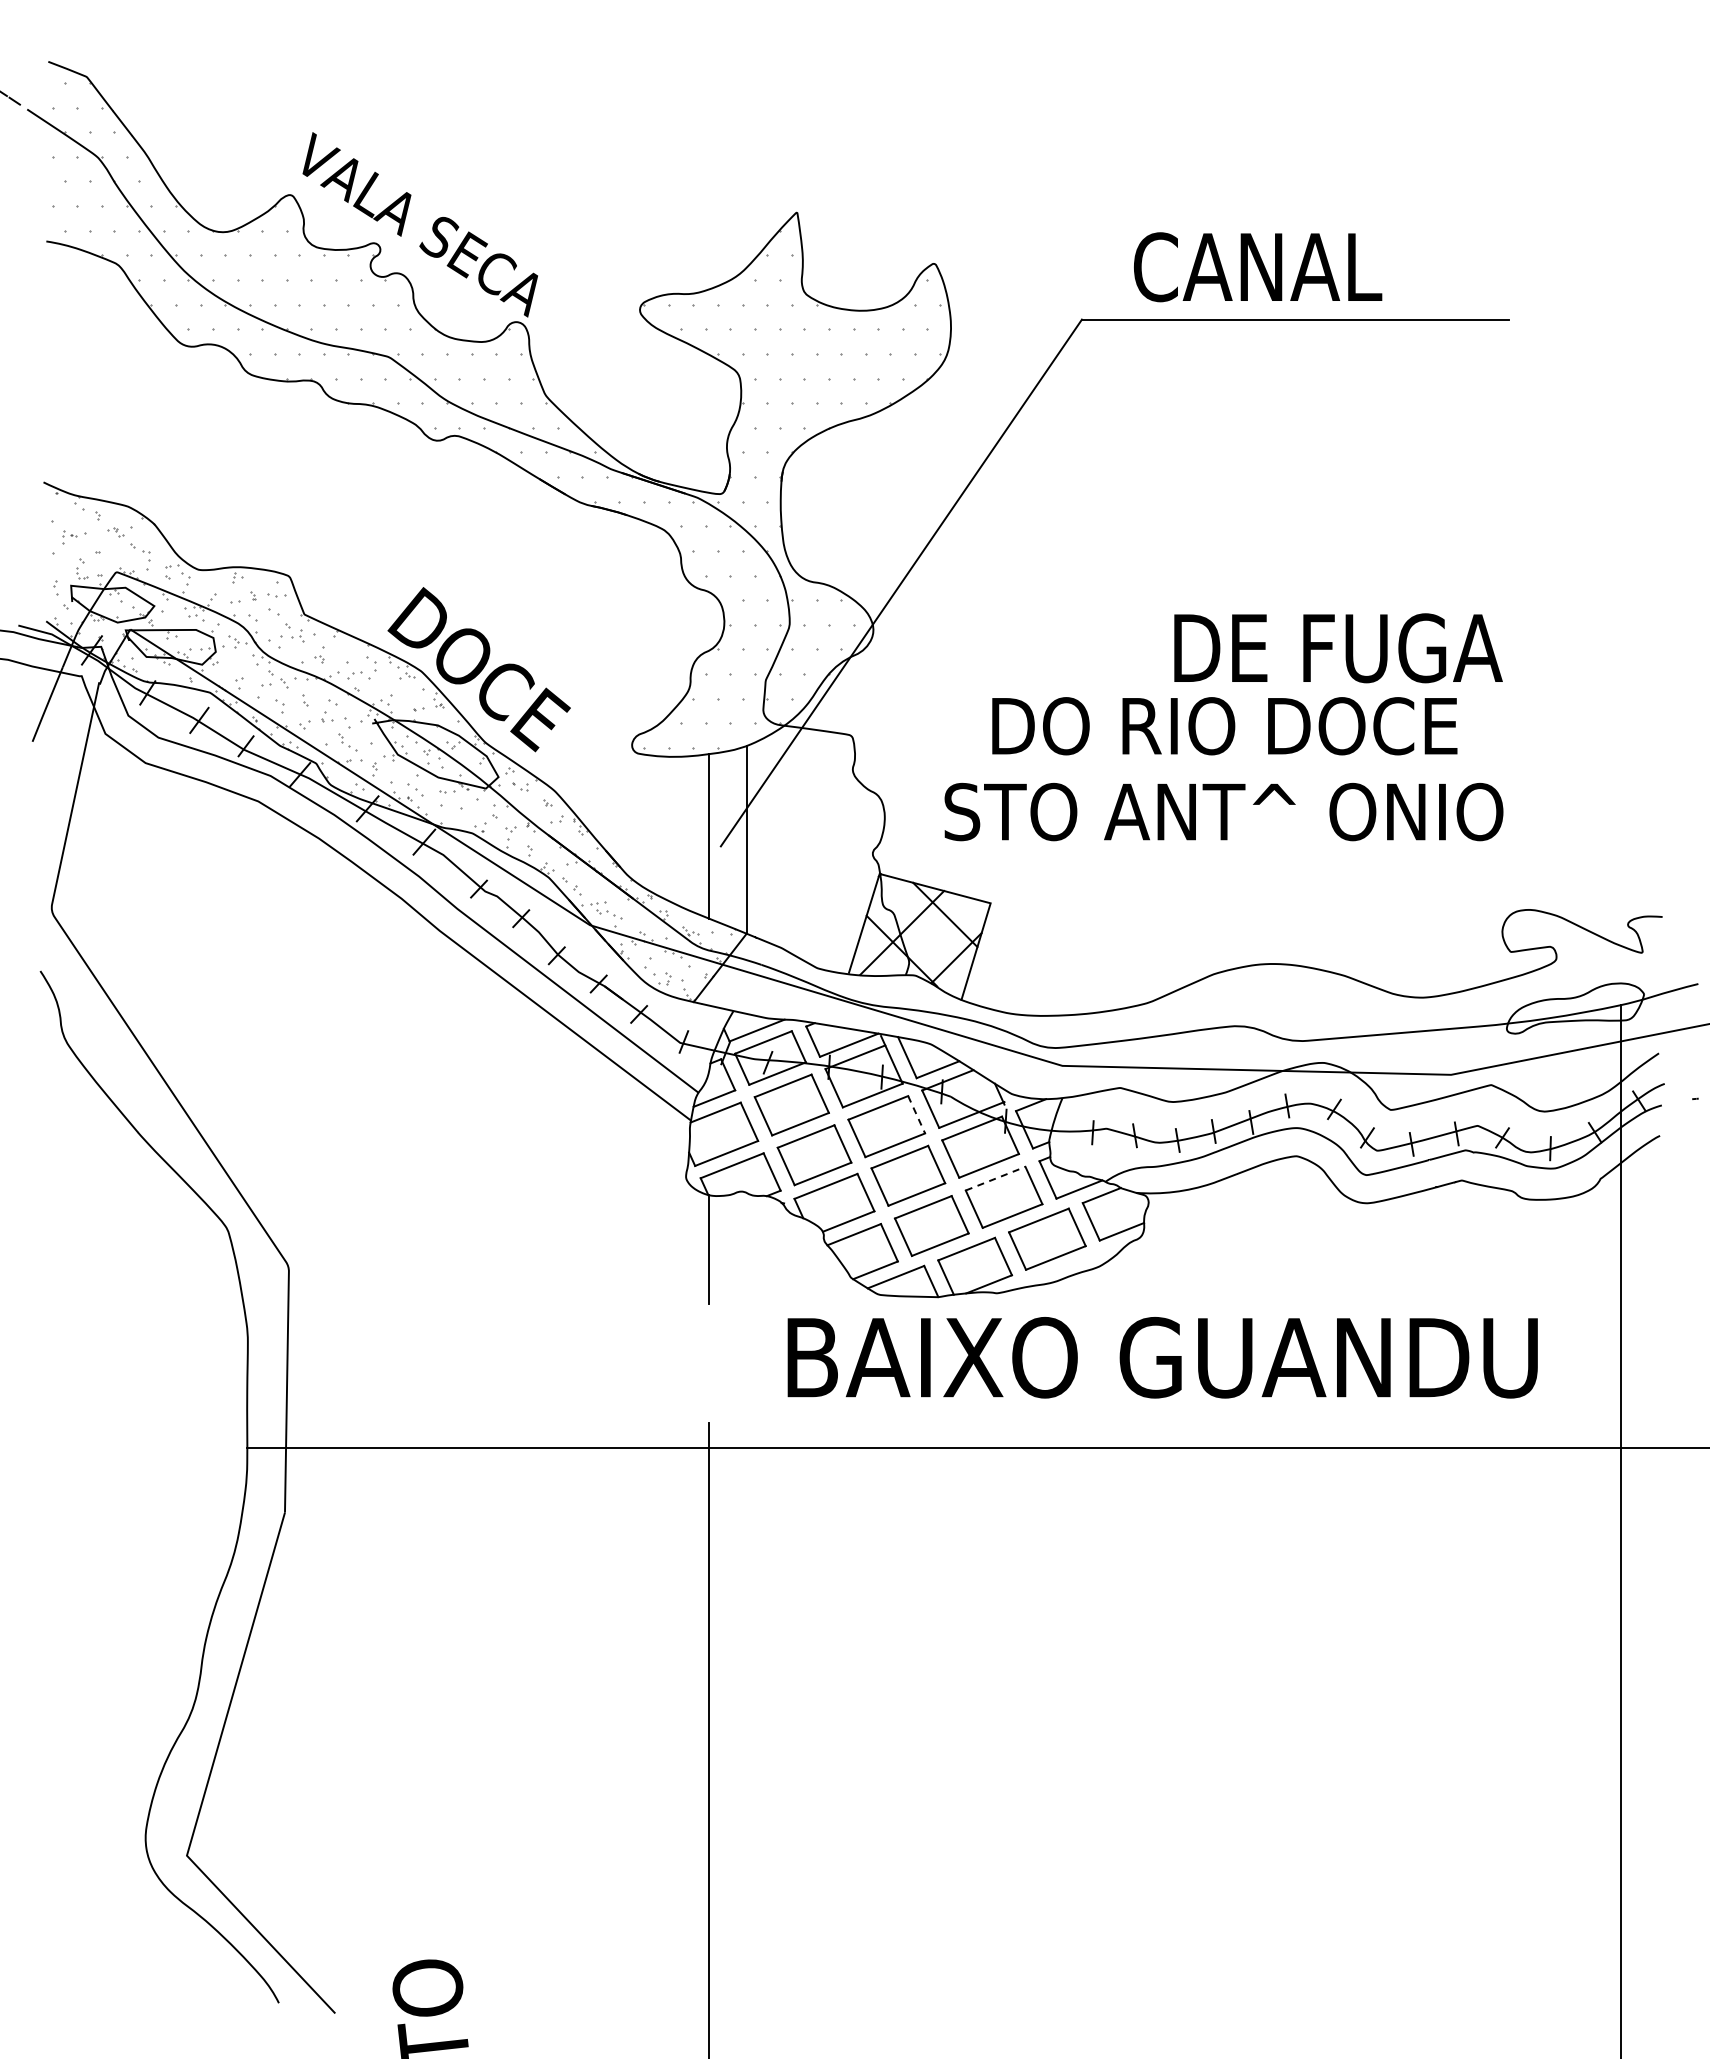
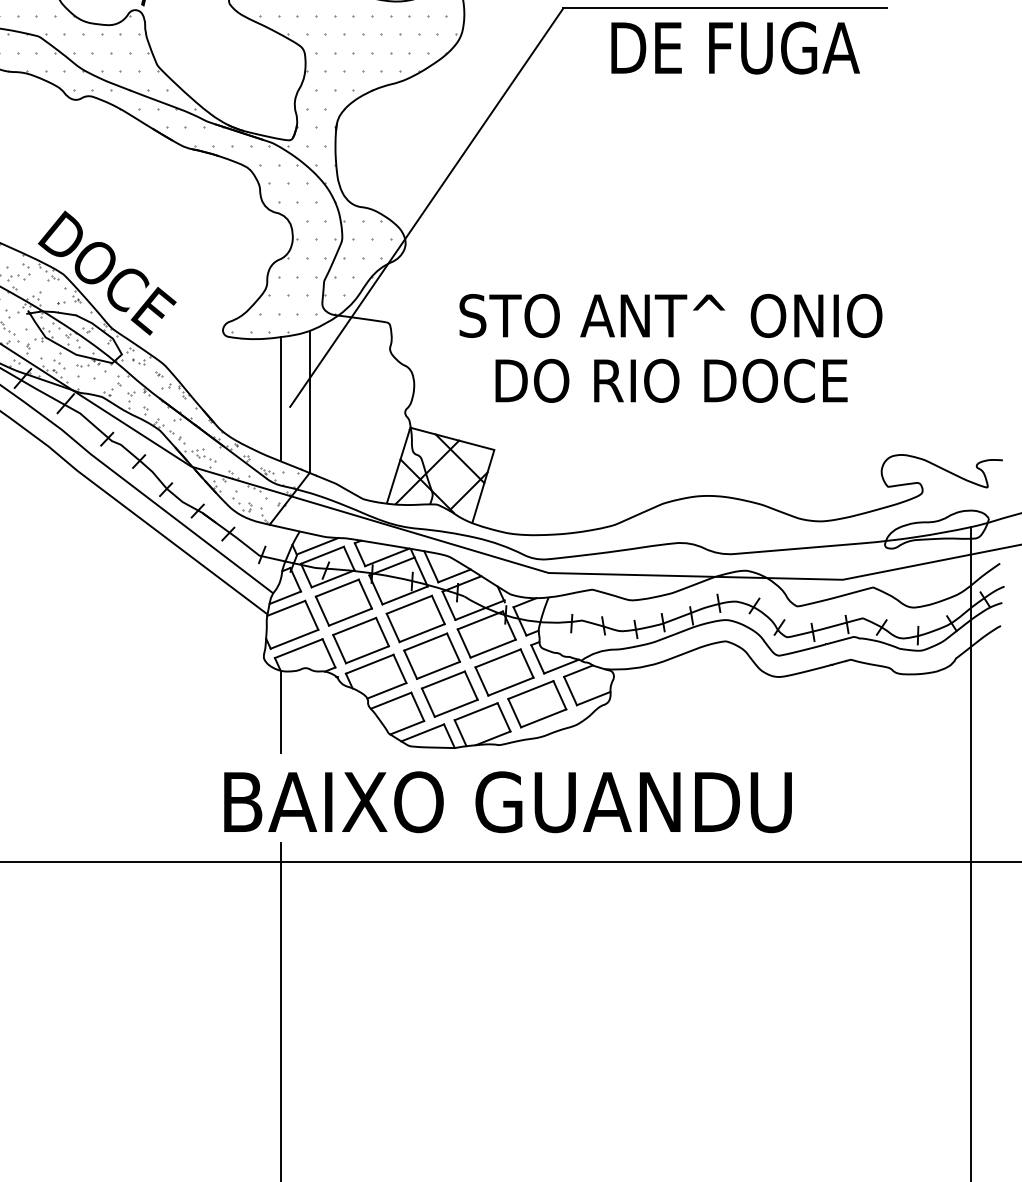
text: (1338, 648) -> (735, 48), moved
text: (1223, 726) -> (670, 316), DO RIO DOCE -> STO ANT^  ONIO
text: (1223, 811) -> (670, 380), STO ANT^  ONIO -> DO RIO DOCE
line: (916, 1114) -> (438, 609), dashed -> solid
line: (996, 1178) -> (498, 658), dashed -> solid
text: (1162, 1357) -> (507, 802), moved

